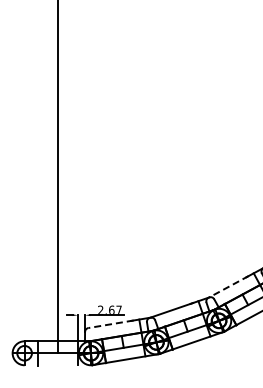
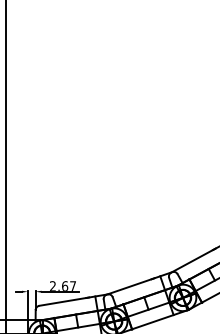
line: (228, 286) -> (193, 260), dashed -> solid
line: (111, 324) -> (64, 301), dashed -> solid

